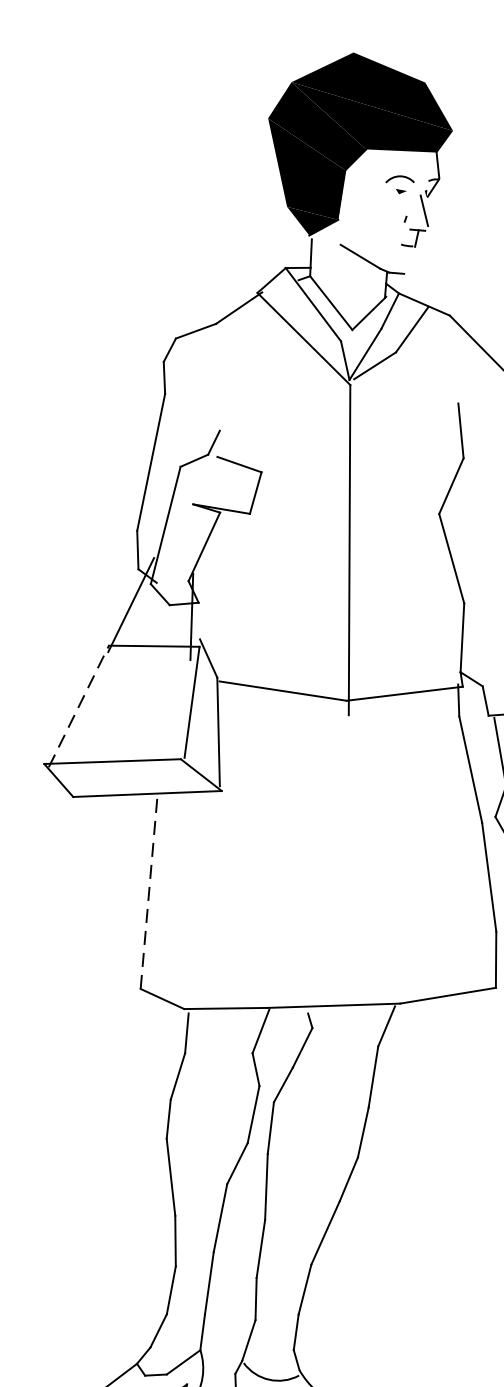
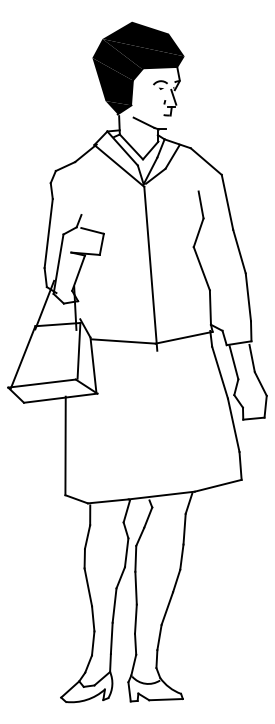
line: (79, 706) -> (23, 357), dashed -> solid
line: (149, 889) -> (65, 445), dashed -> solid

